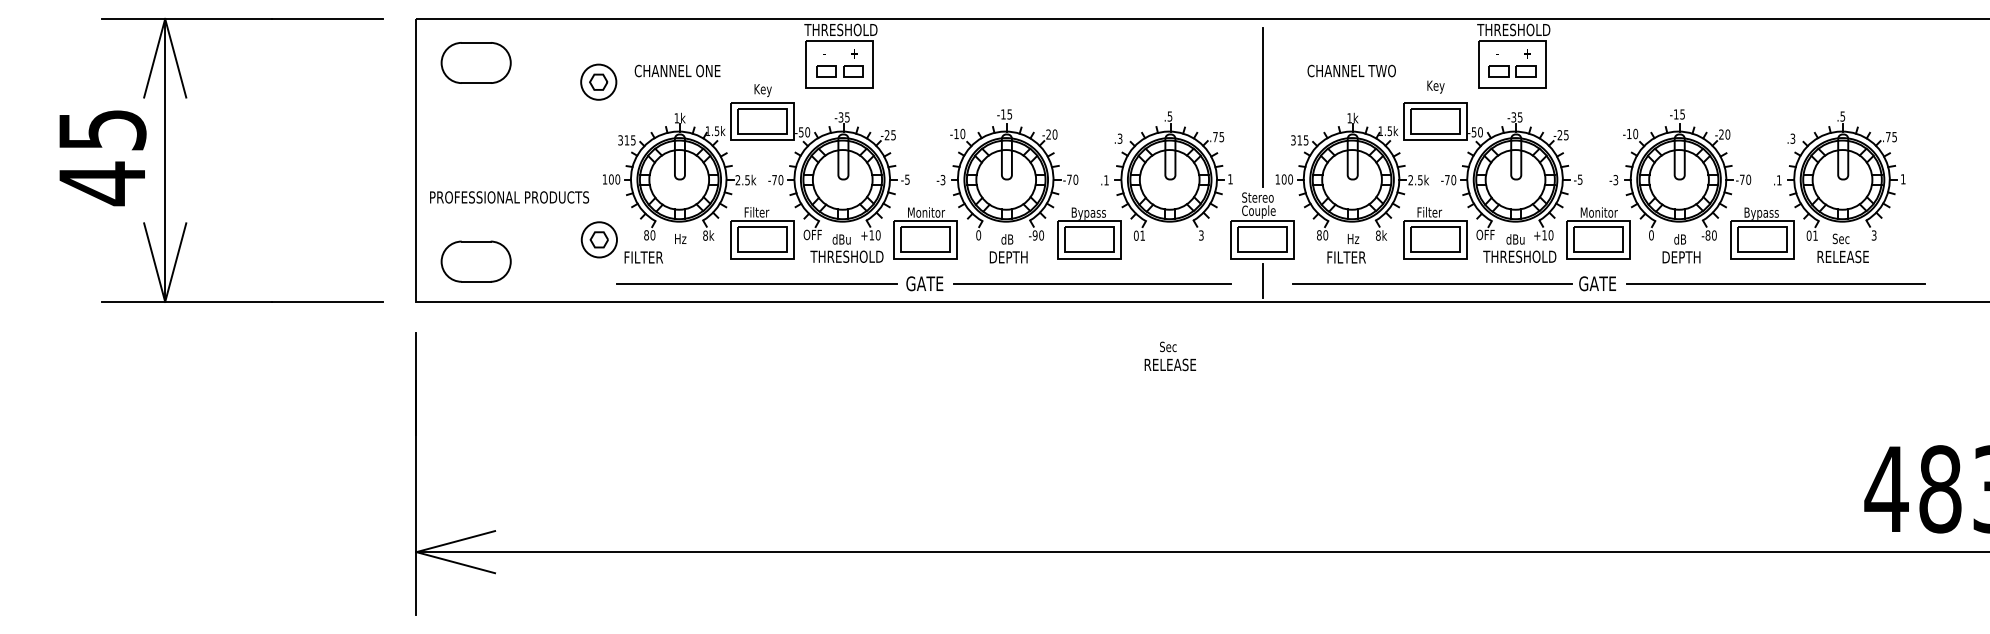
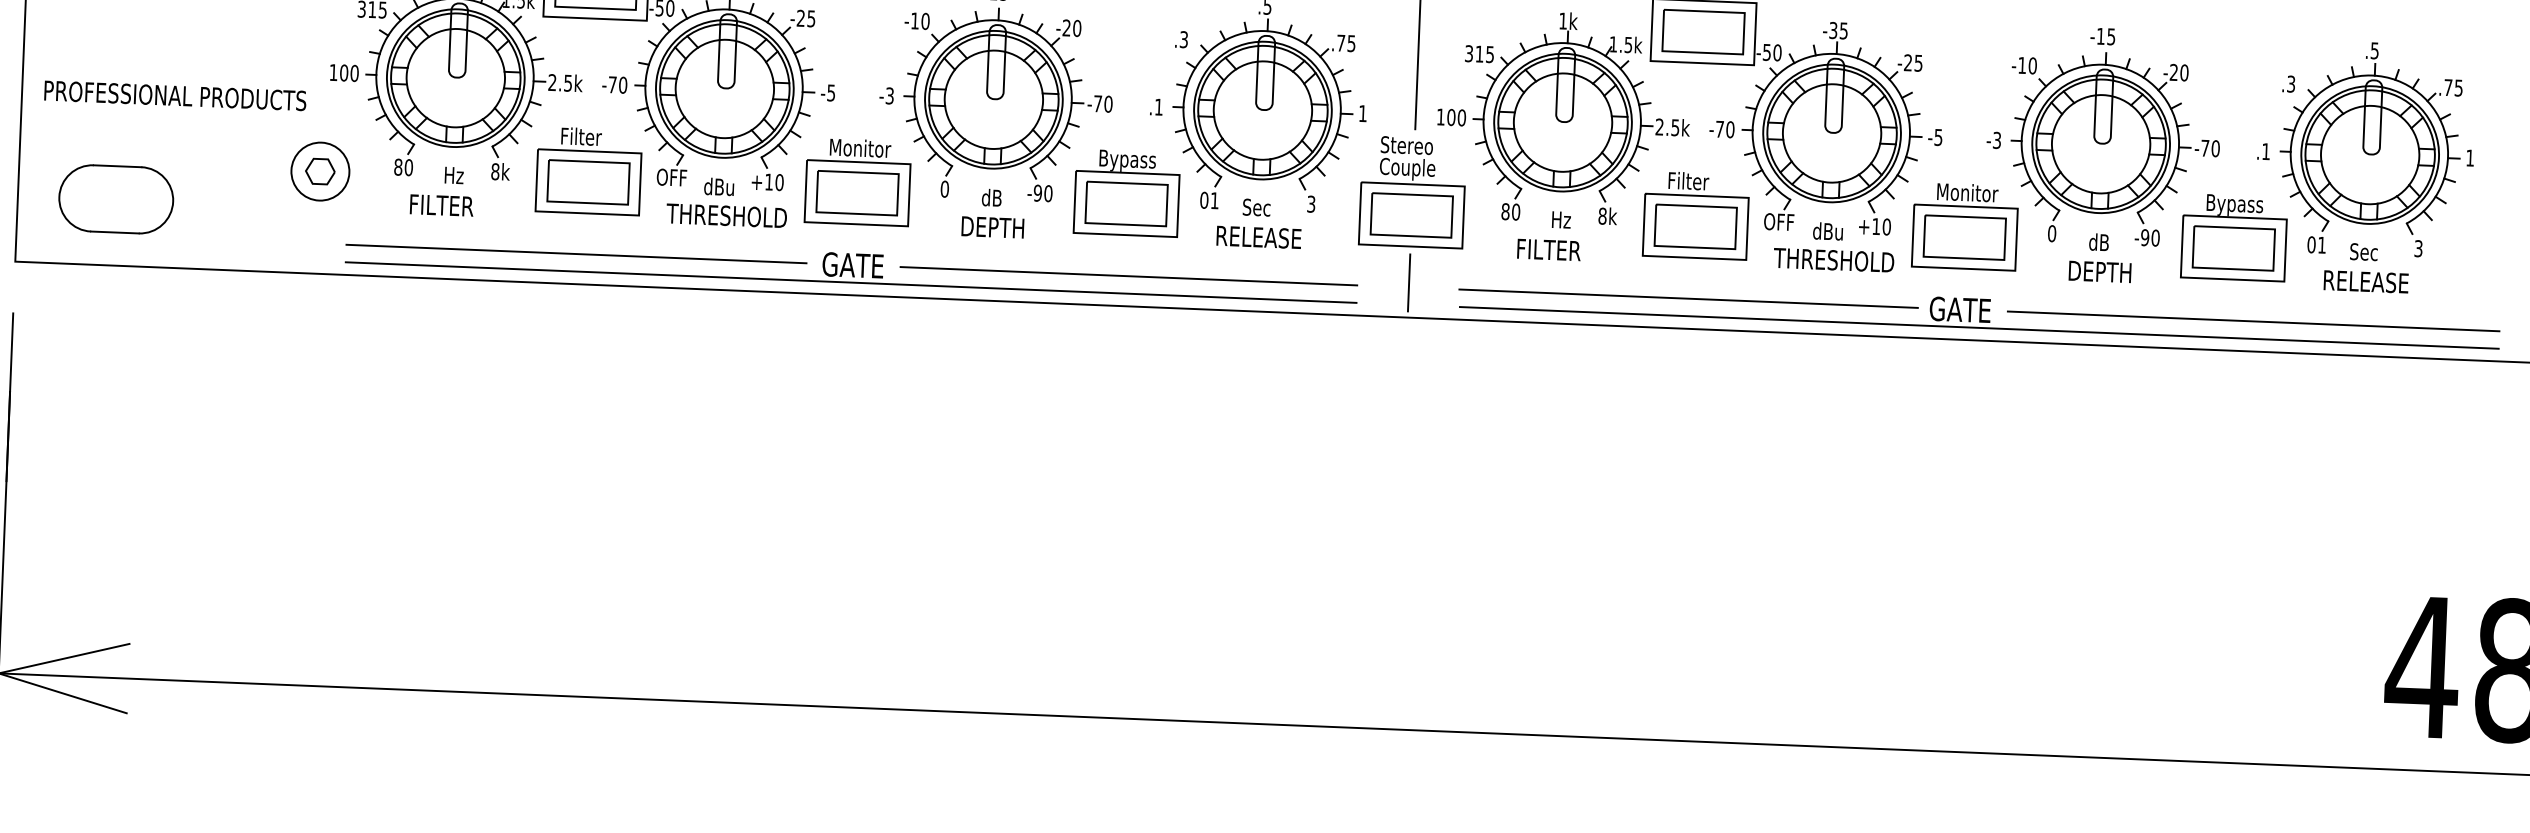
text: (1707, 235) -> (2144, 237), -80 -> -90
text: (643, 257) -> (441, 205), moved
line: (924, 294) -> (851, 283), added
line: (1609, 294) -> (1979, 328), added
text: (1170, 356) -> (1259, 223), moved

